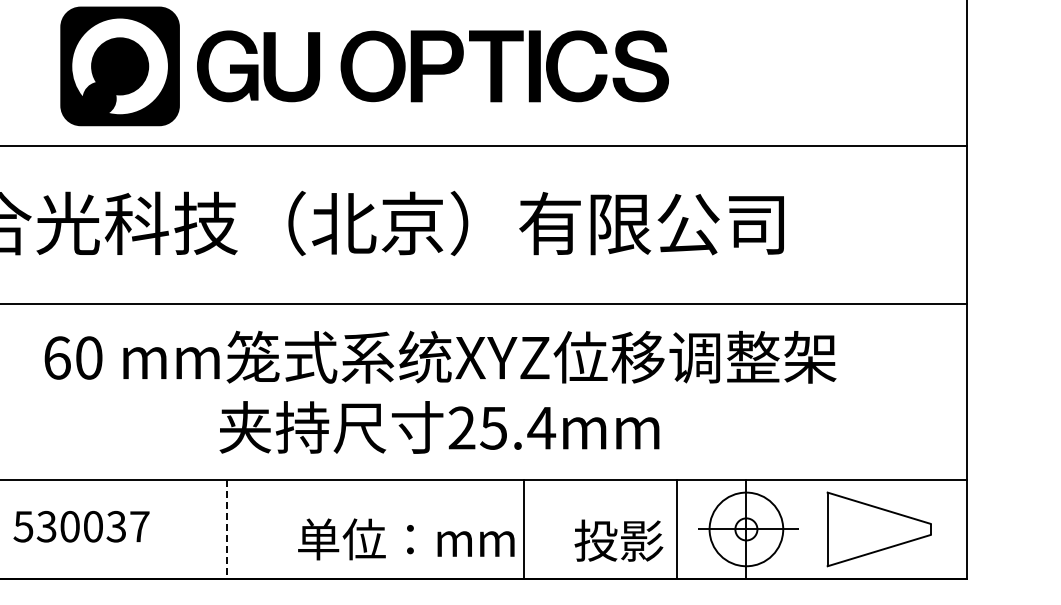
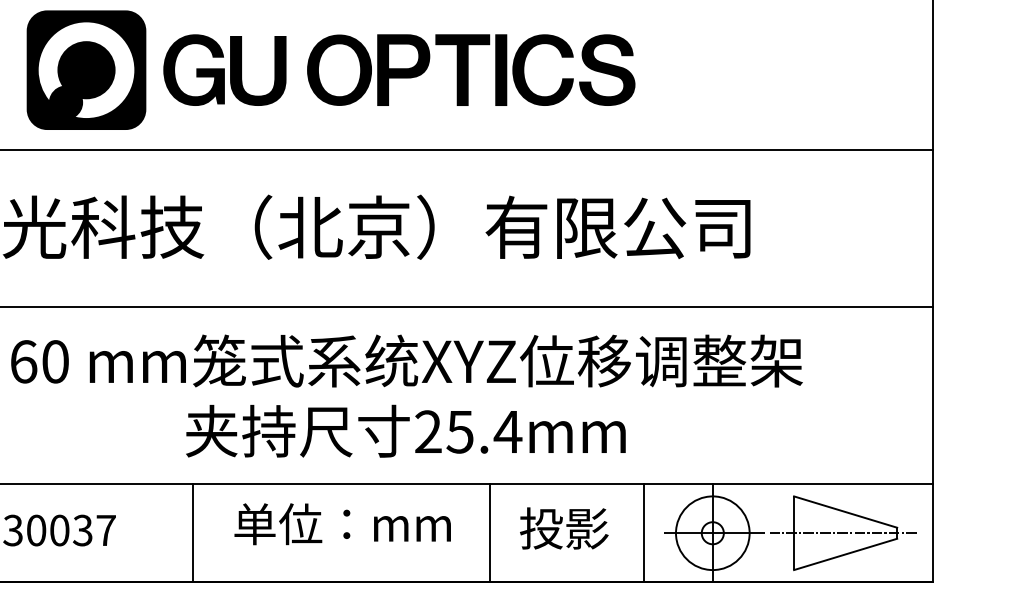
line: (226, 529) -> (192, 533), dashed -> solid
line: (876, 529) -> (842, 533), added
text: (406, 539) -> (342, 524), moved
text: (618, 540) -> (563, 528), moved

